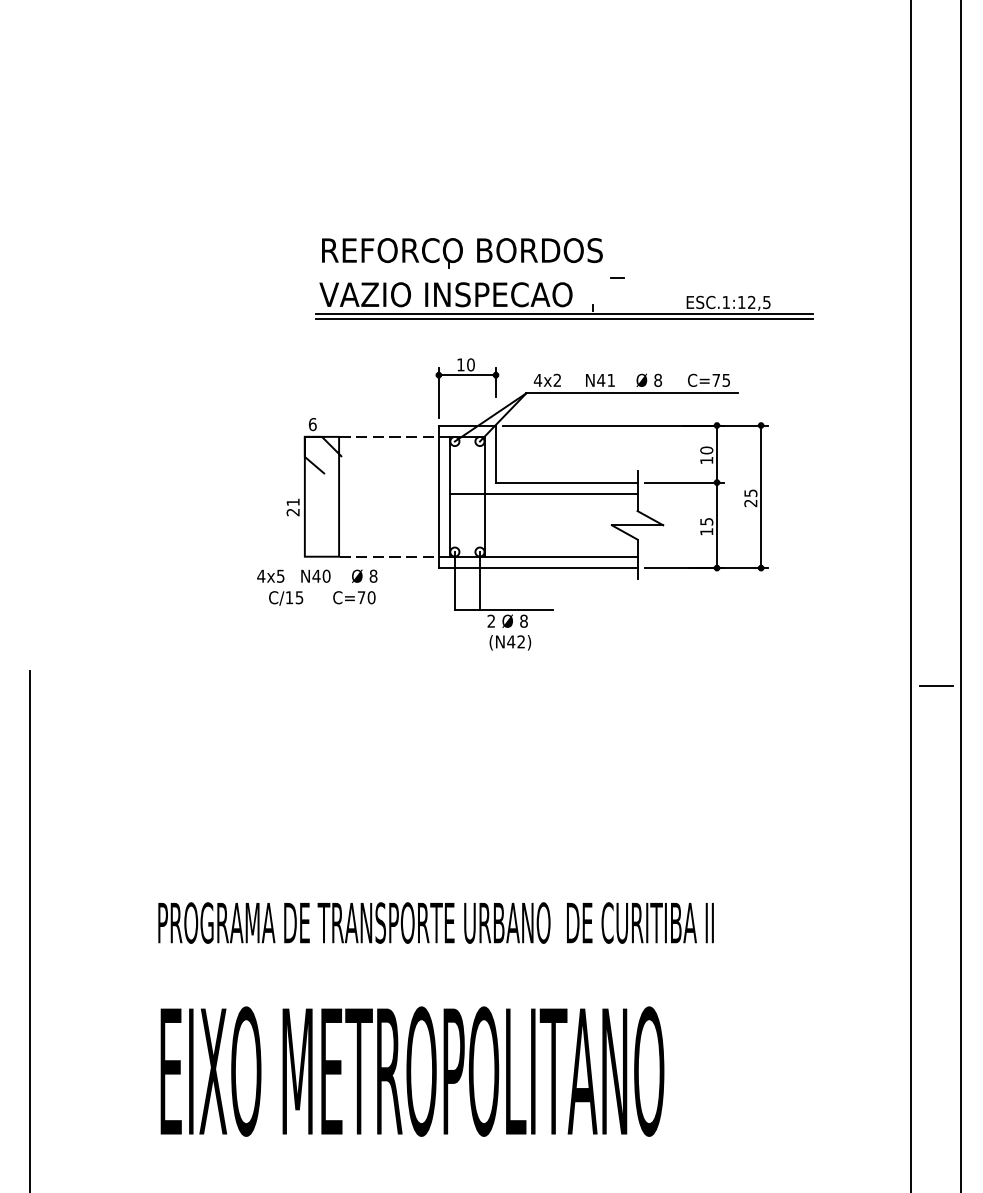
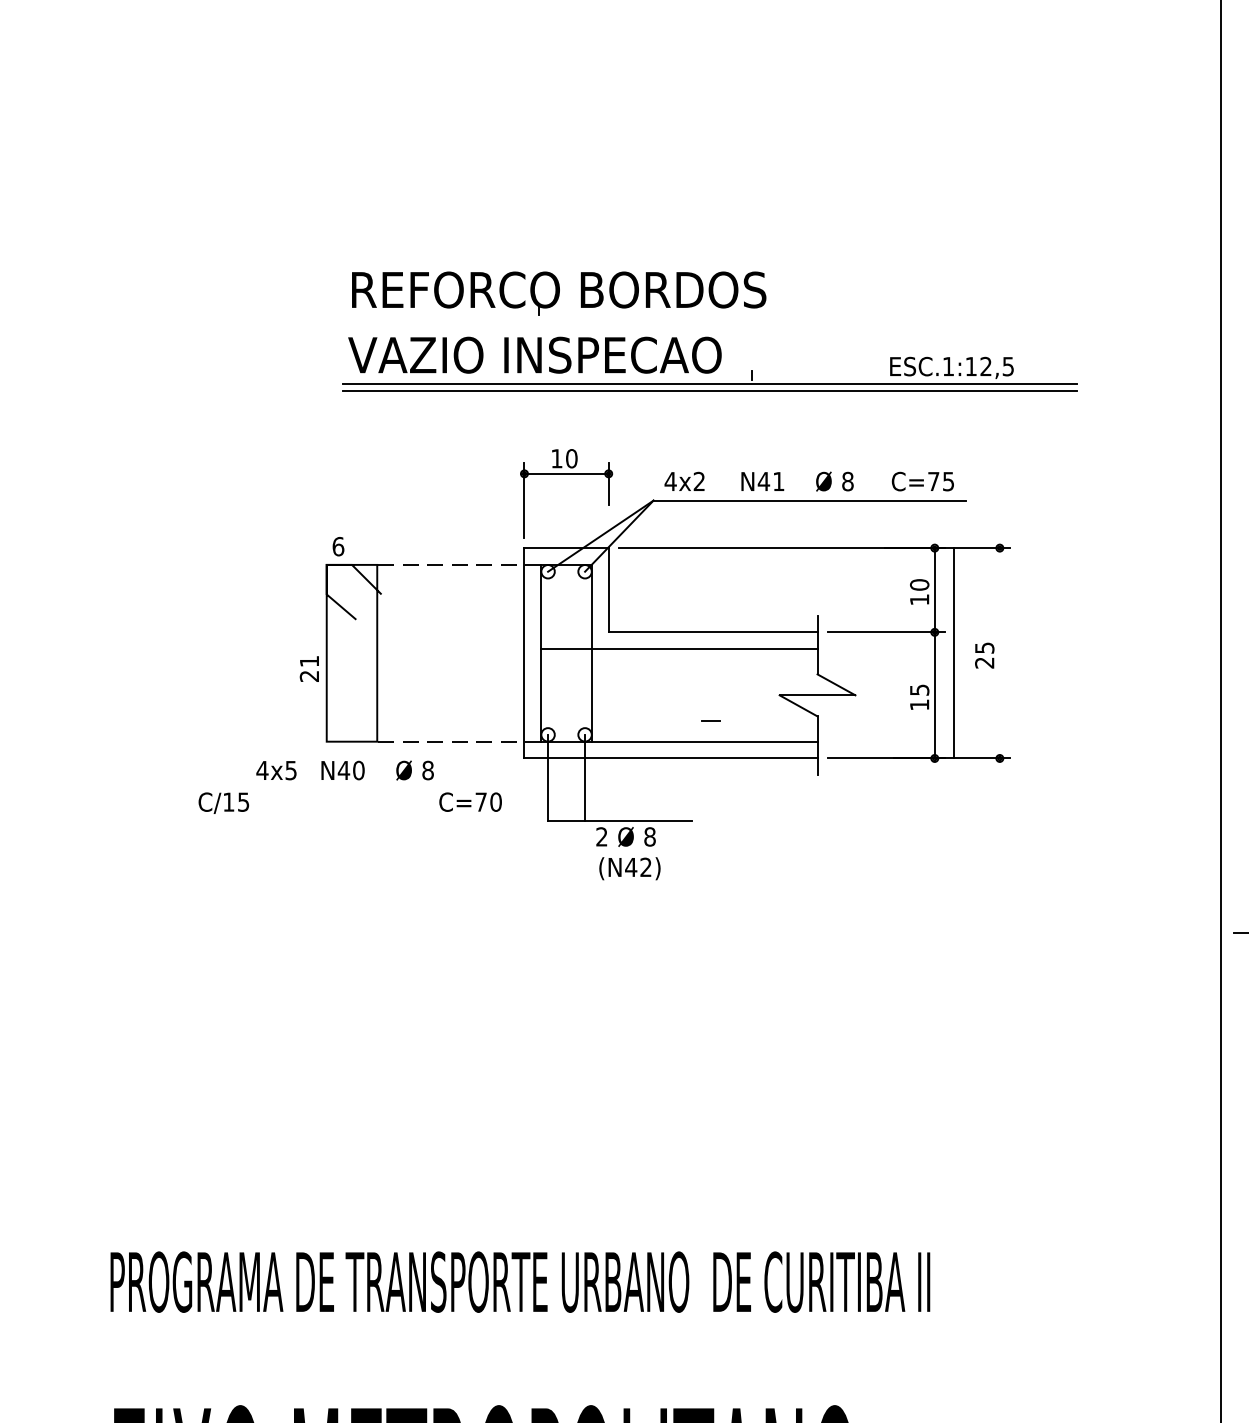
line: (617, 277) -> (711, 720), moved
line: (761, 496) -> (954, 652), moved
text: (354, 597) -> (470, 801), moved
text: (286, 598) -> (224, 803), moved

